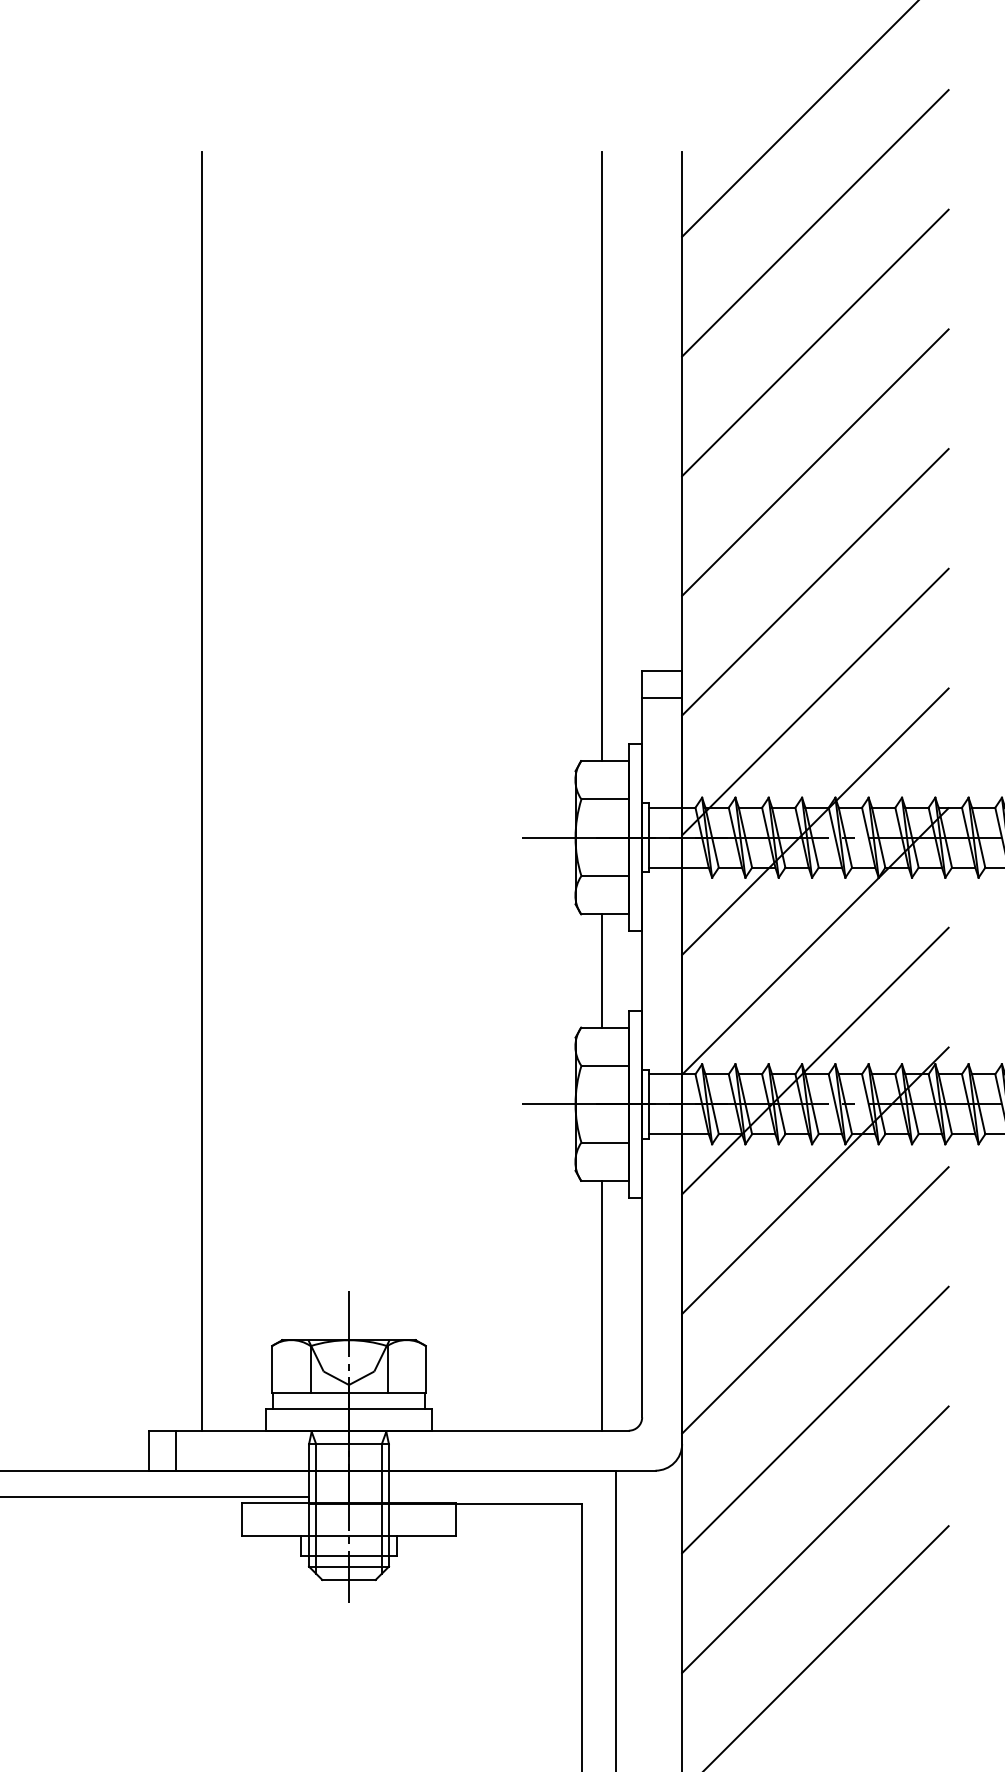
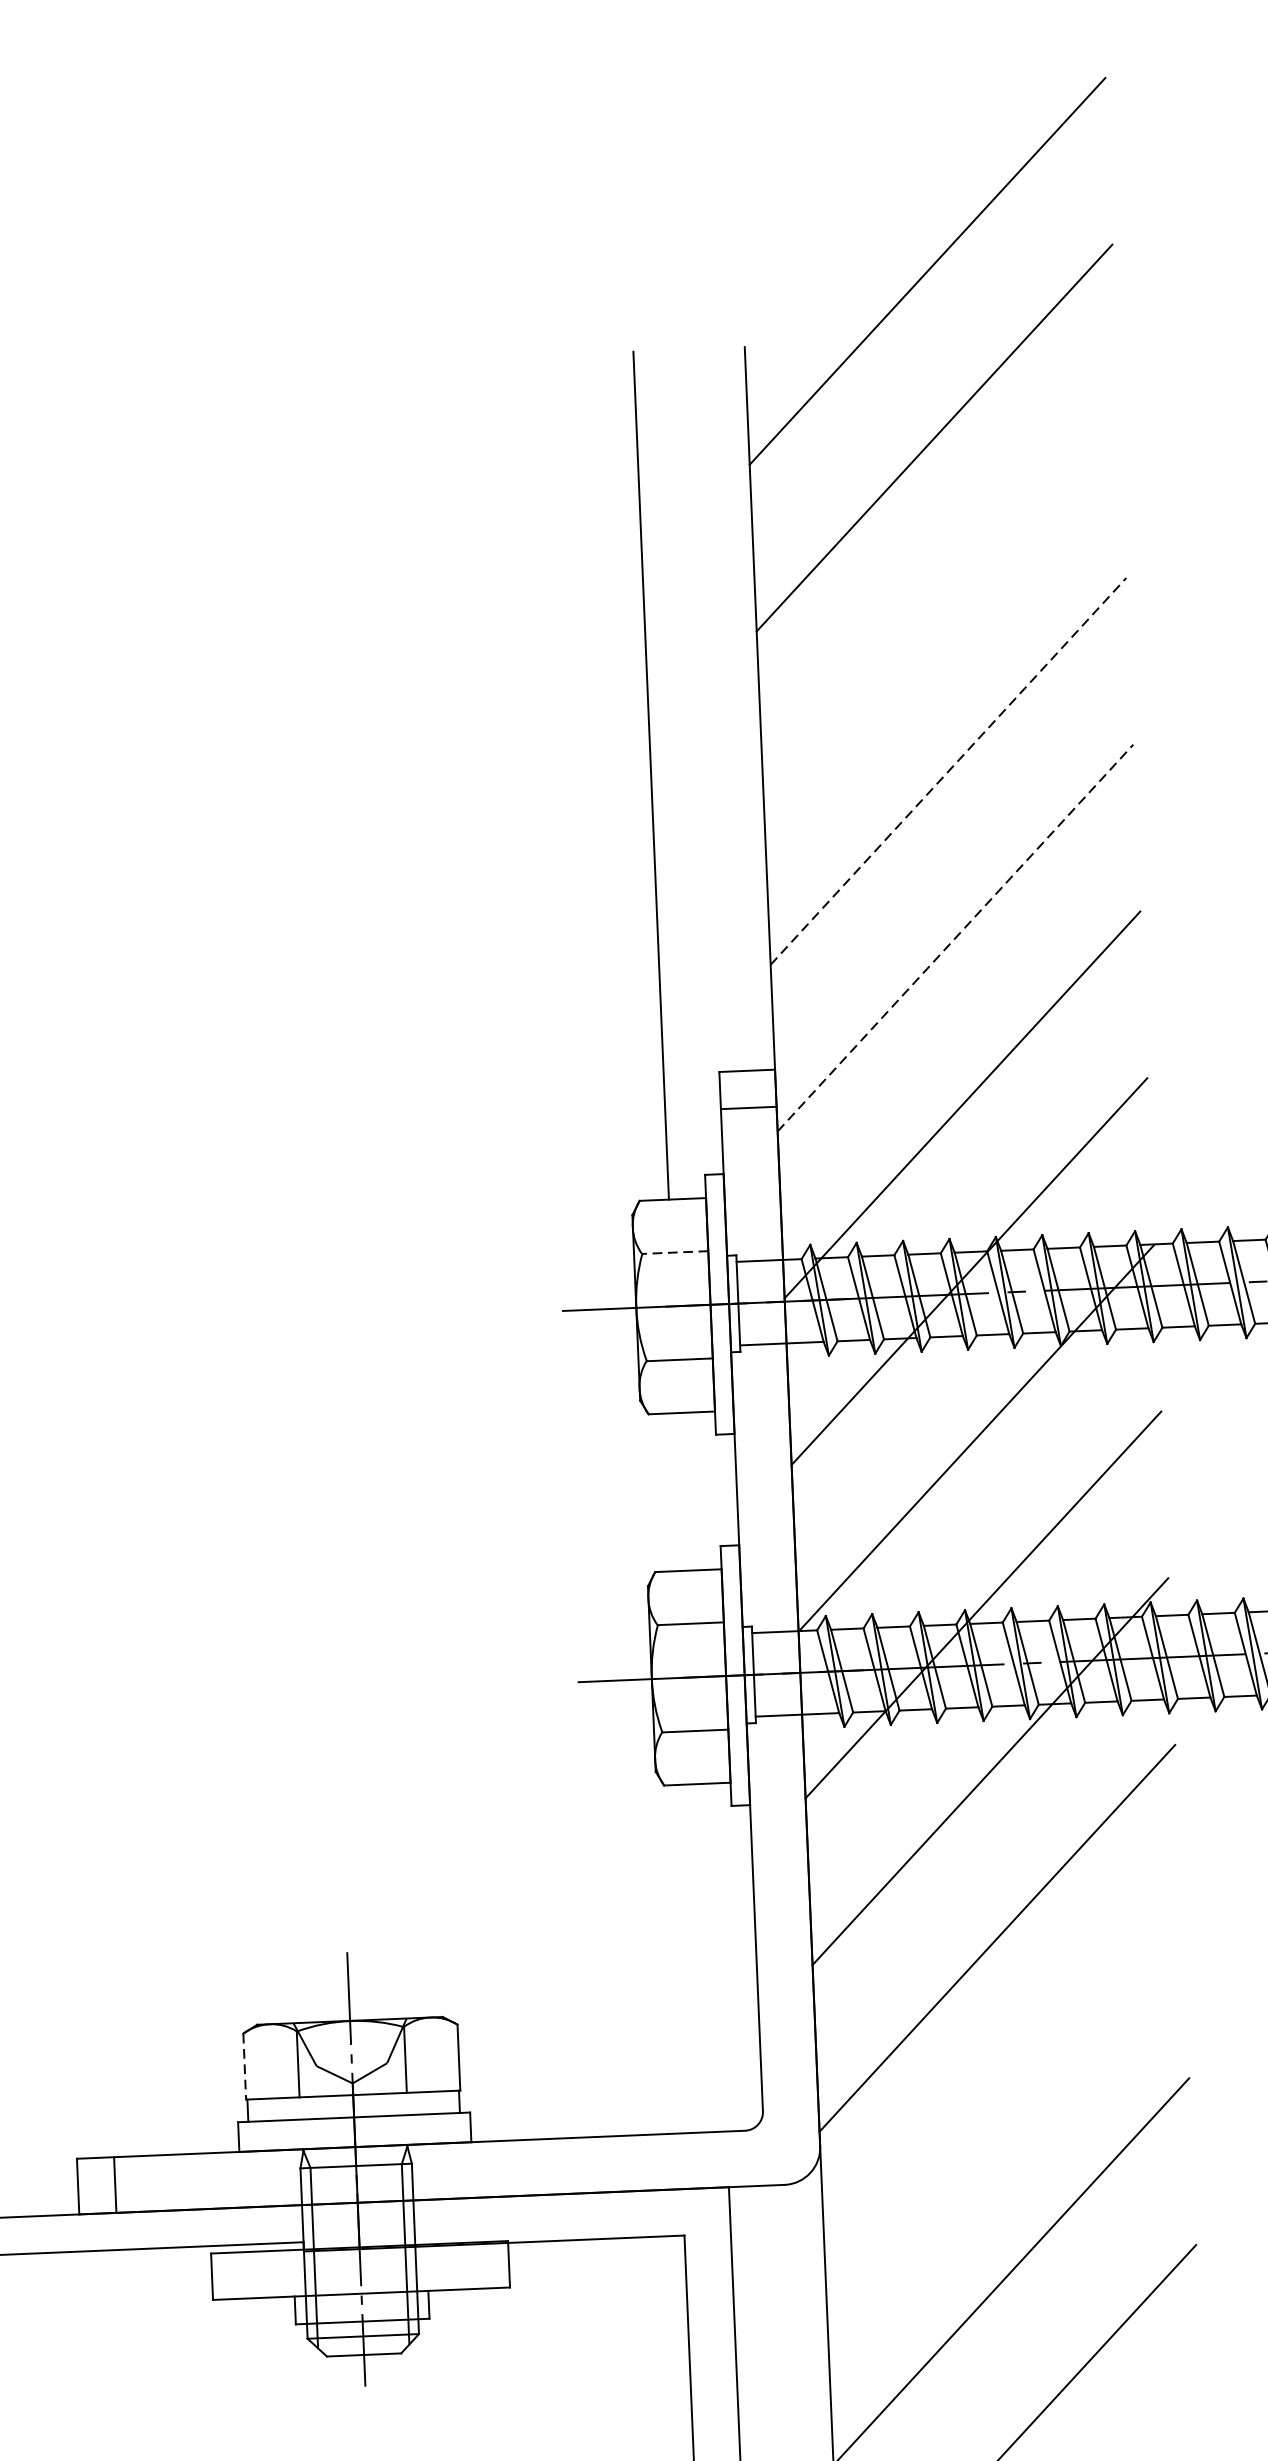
line: (815, 342) -> (941, 604), removed
line: (815, 462) -> (948, 771), solid -> dashed
line: (815, 581) -> (955, 936), solid -> dashed
line: (202, 791) -> (113, 1265), removed
line: (605, 799) -> (675, 1252), solid -> dashed
line: (602, 970) -> (681, 1491), removed
line: (602, 1305) -> (701, 1957), removed
line: (272, 1369) -> (245, 2066), solid -> dashed
line: (815, 1419) -> (1004, 2104), removed

